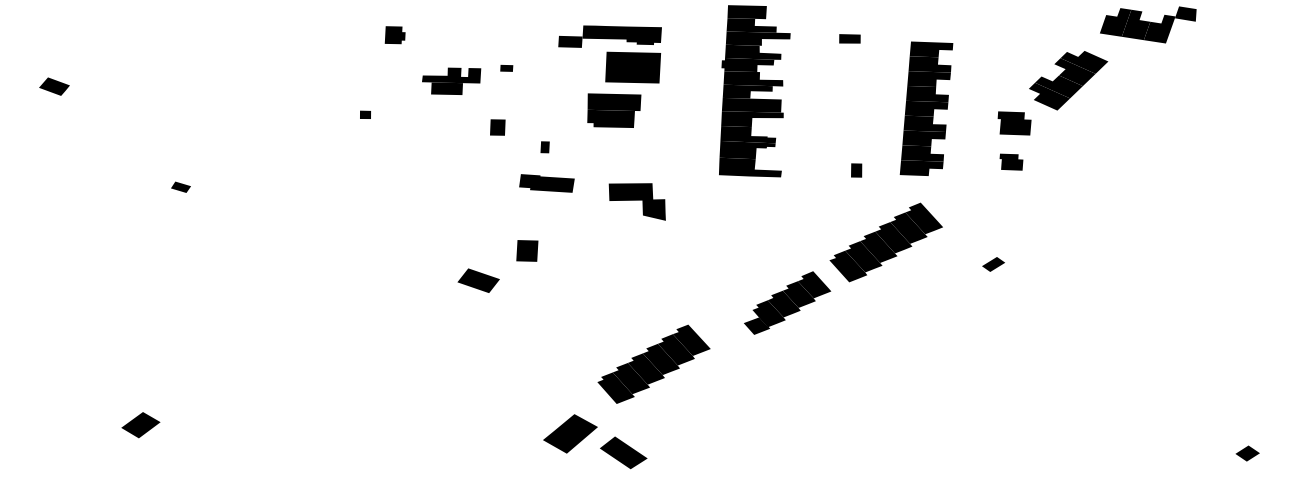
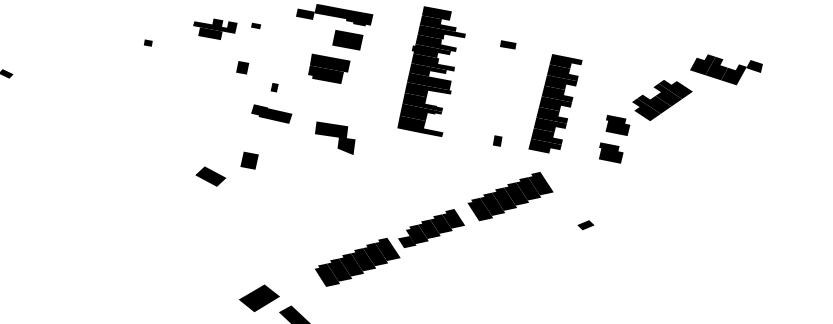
part: (633, 67) -> (348, 40), size x0.71
part: (1011, 162) -> (610, 153), size x1.43
part: (653, 363) -> (357, 261), moved

